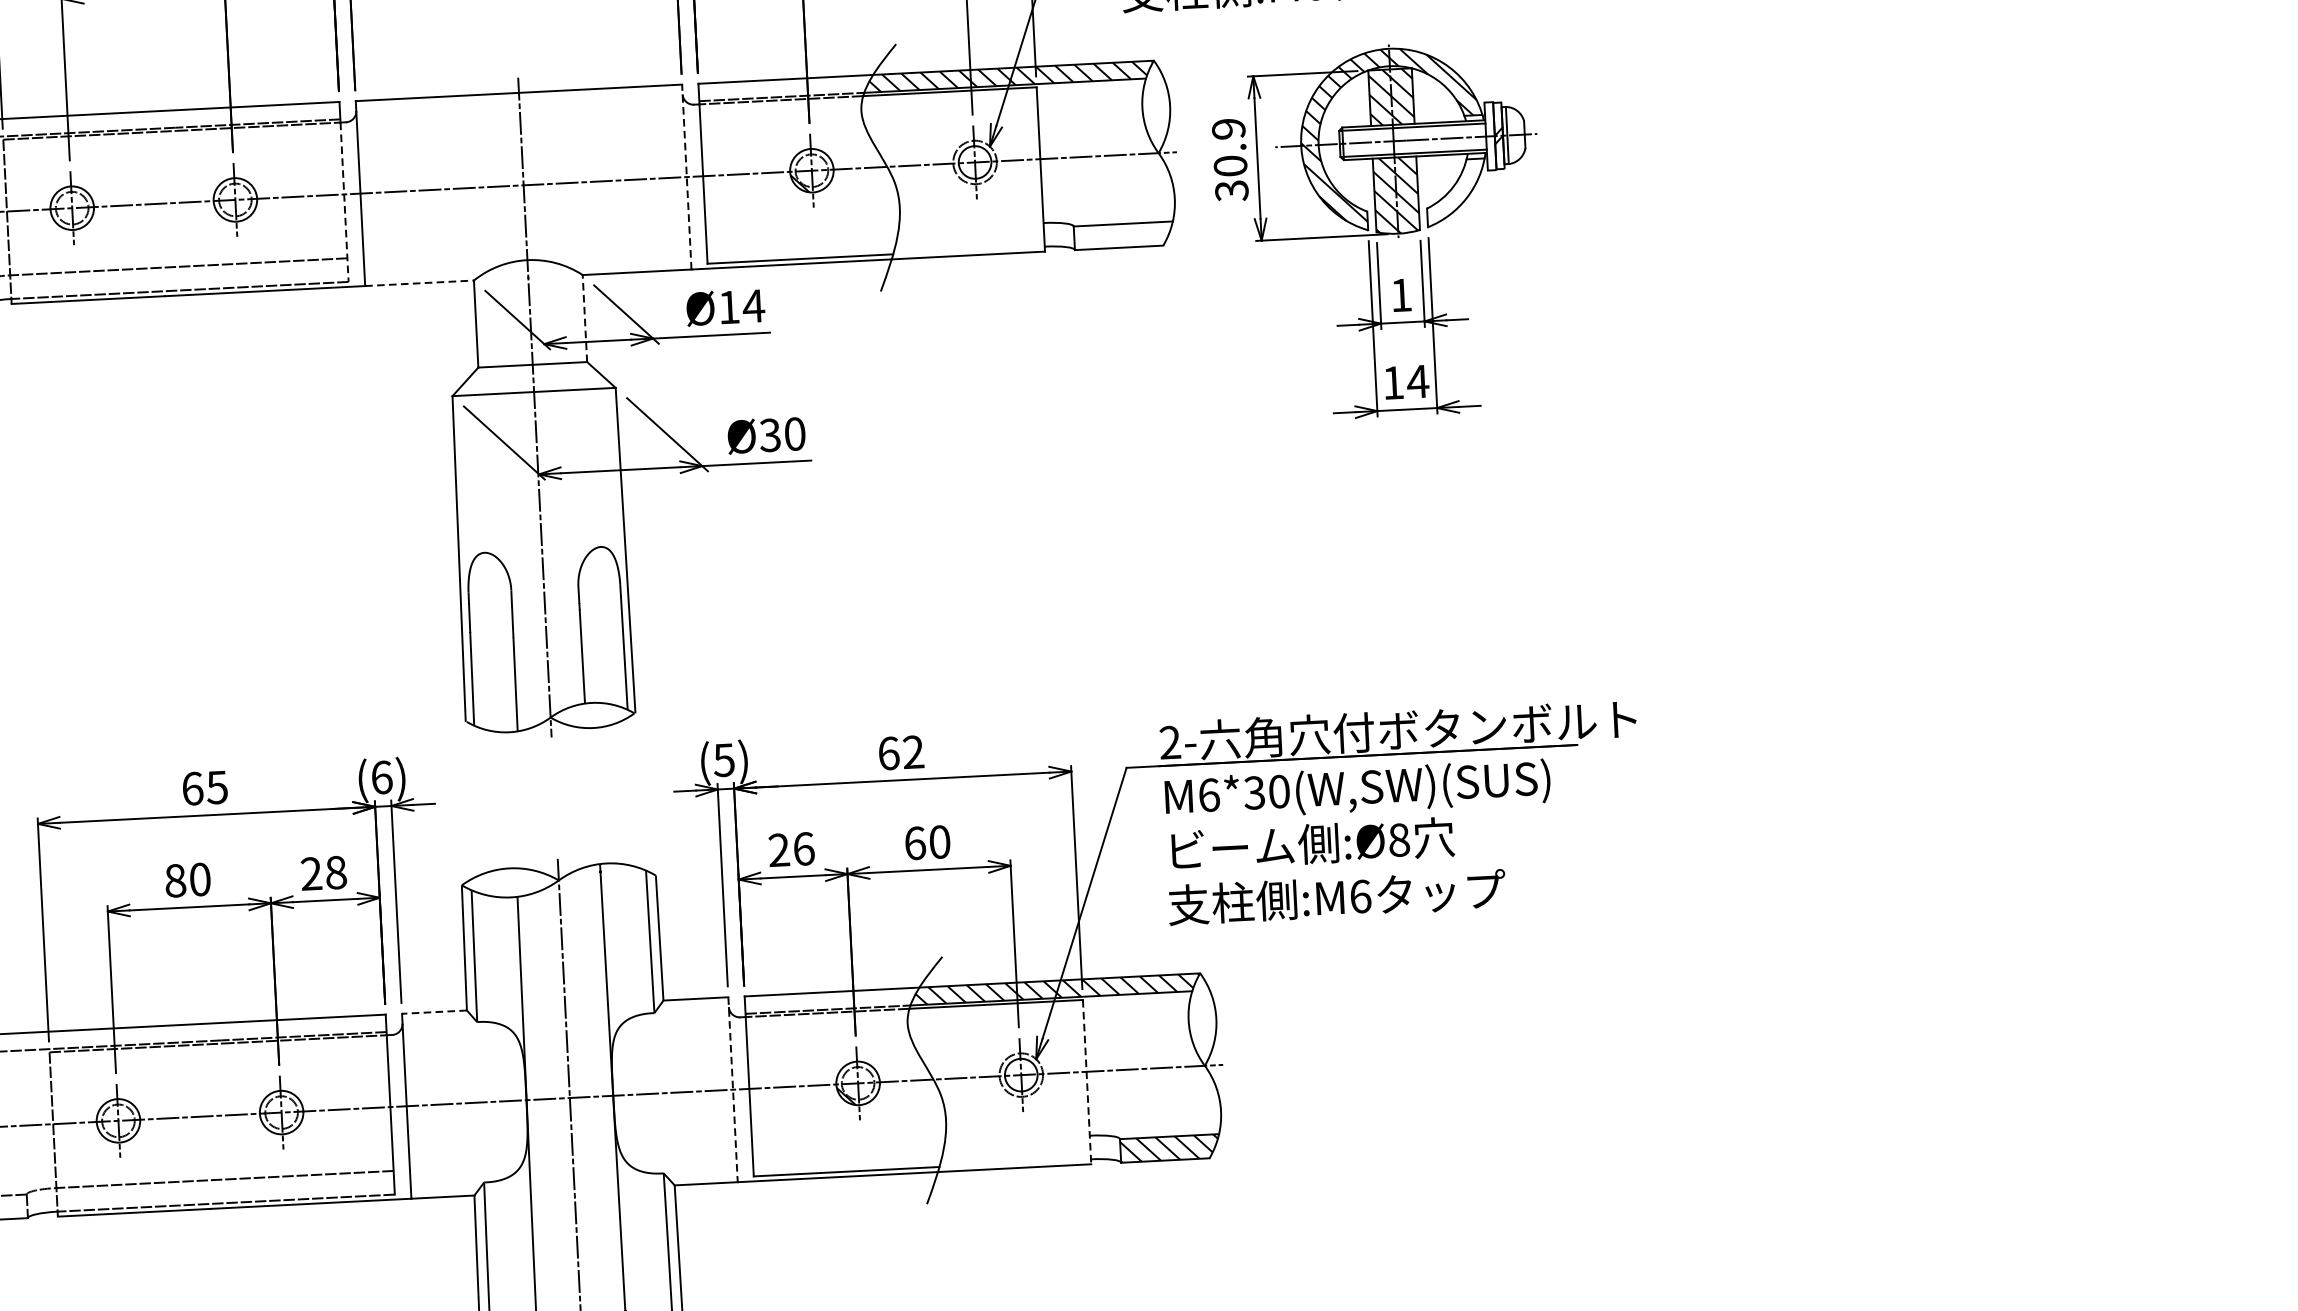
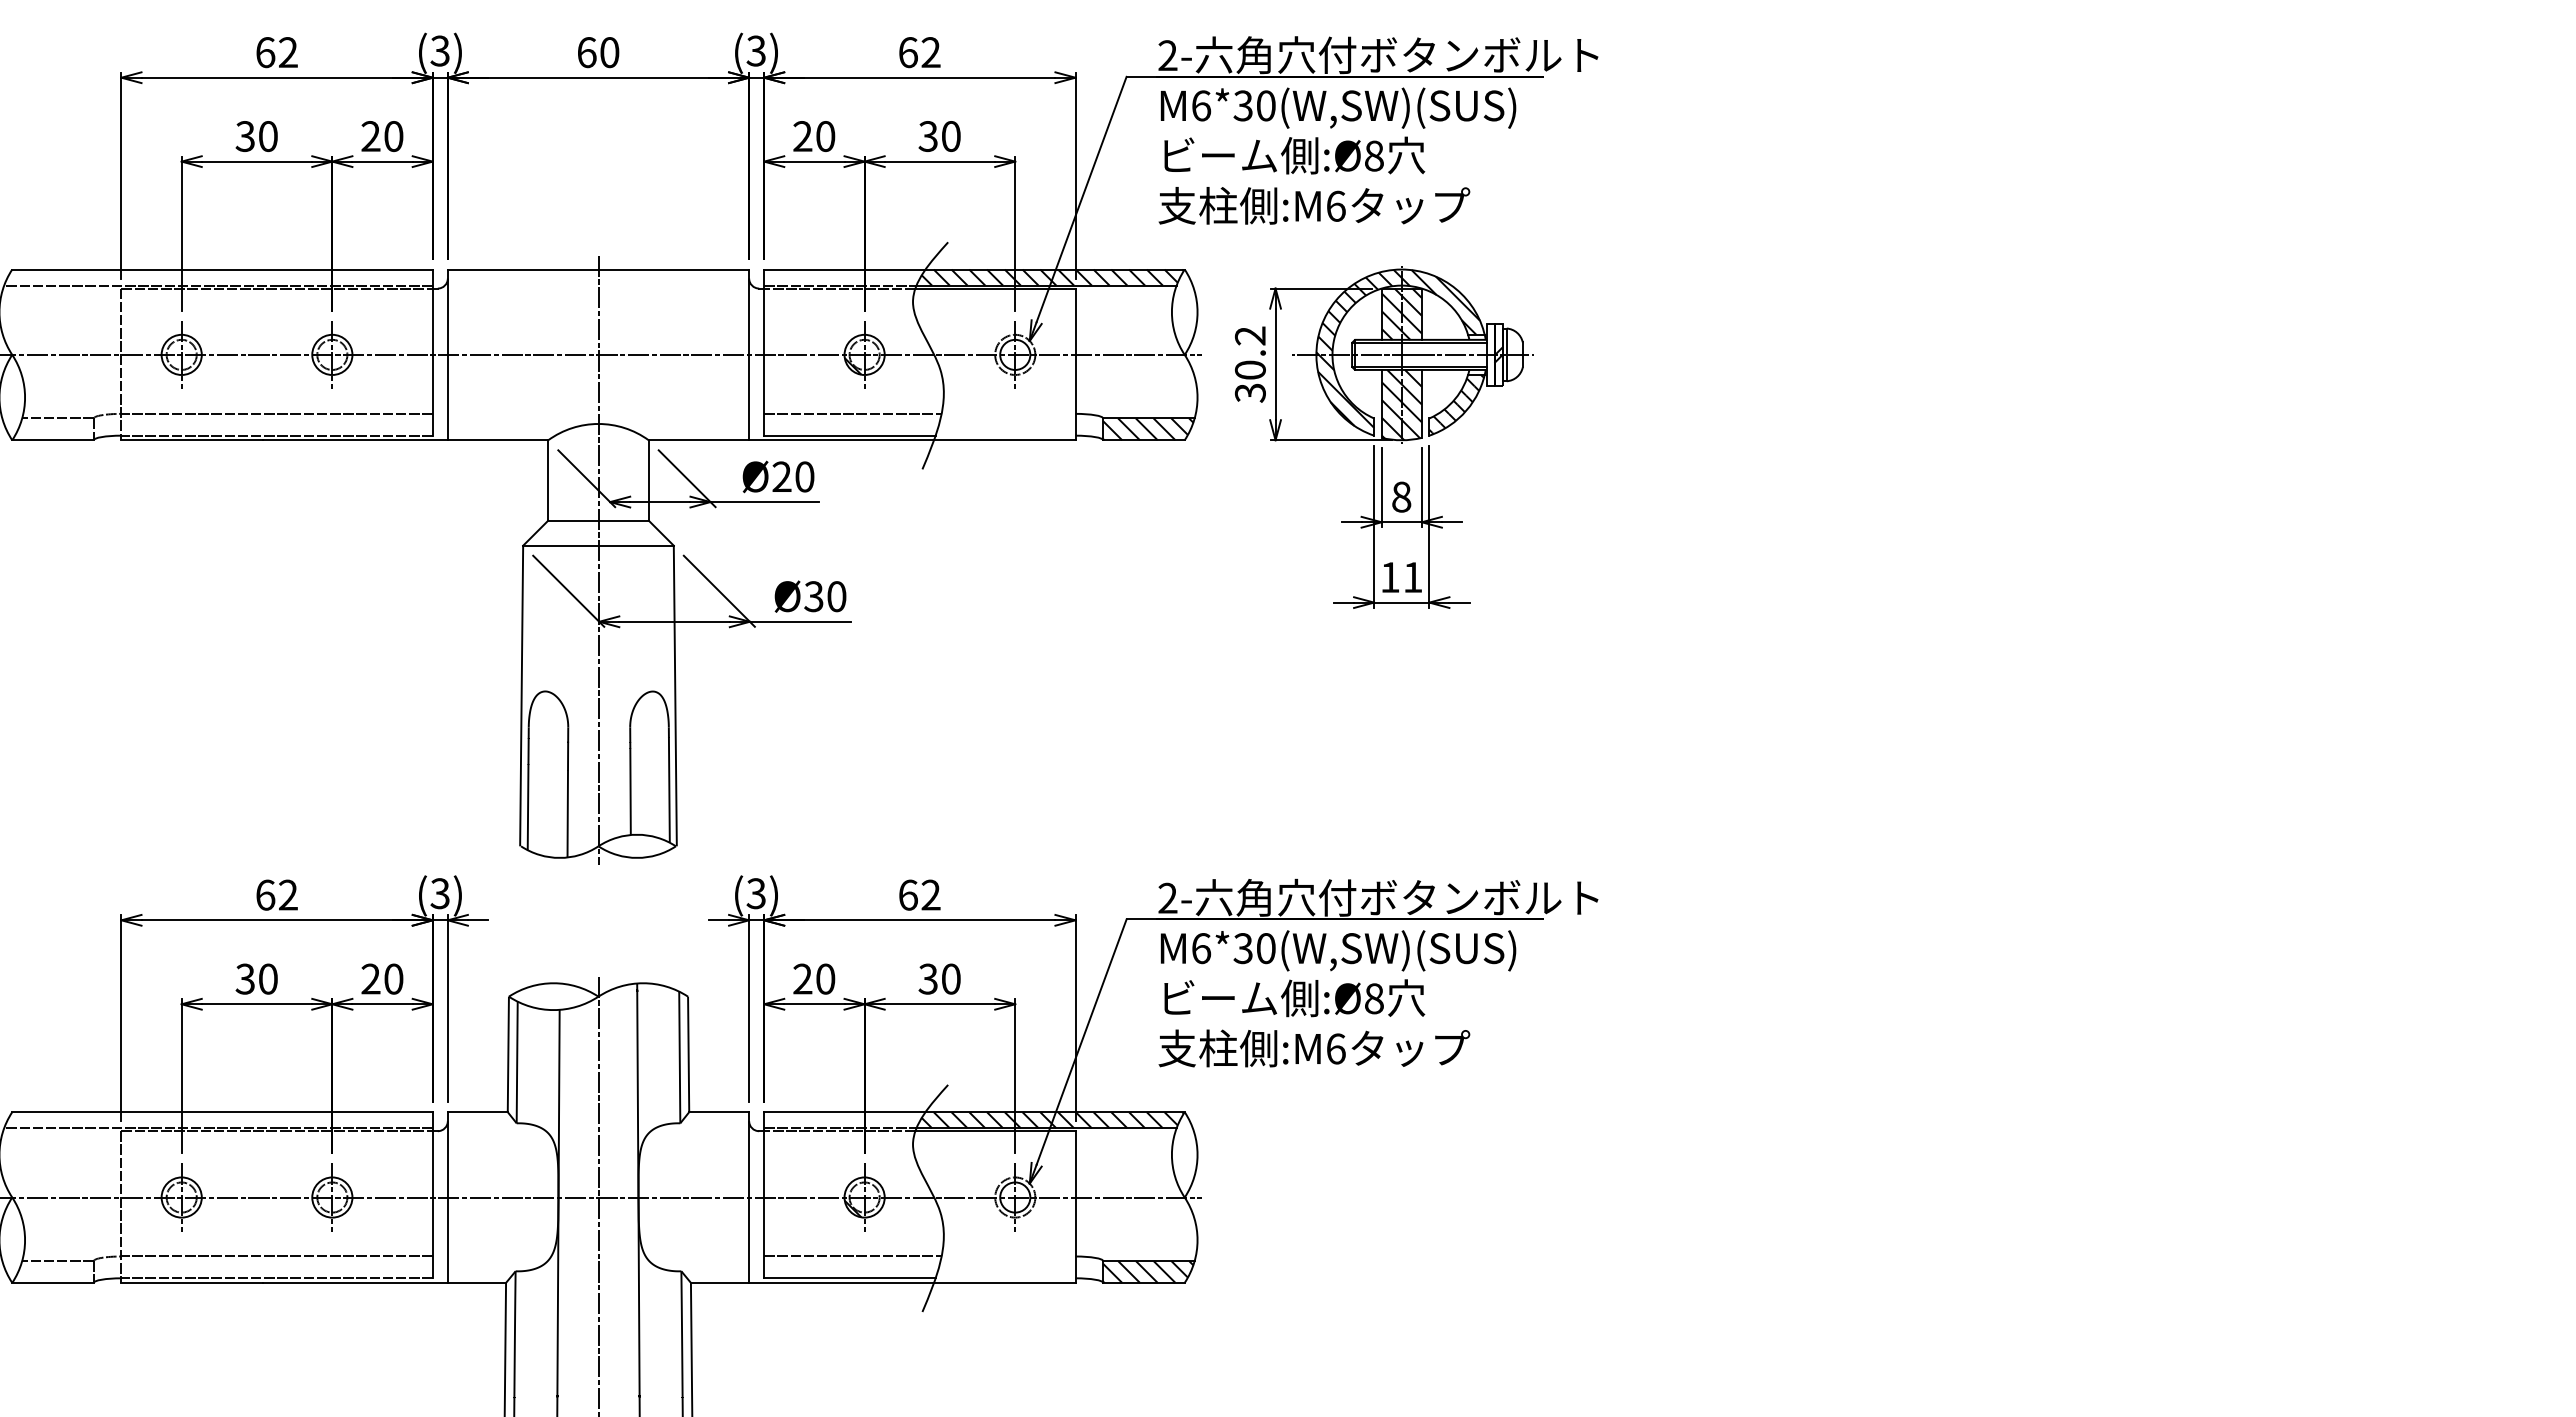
text: (1228, 128) -> (1250, 335), 30.9 -> 30.2
line: (687, 176) -> (749, 354), dashed -> solid
hatch: (1455, 191) -> (1456, 404), added
line: (344, 202) -> (432, 362), dashed -> solid
line: (801, 234) -> (852, 413), added
hatch: (1123, 235) -> (1148, 429), added
line: (420, 283) -> (498, 440), dashed -> solid
text: (1401, 294) -> (1401, 496), 1 -> 8
text: (741, 306) -> (793, 476), Ø14 -> Ø20
line: (584, 317) -> (648, 479), dashed -> solid
text: (1417, 381) -> (1412, 577), 14 -> 11
text: (723, 760) -> (755, 893), (5) -> (3)
text: (380, 777) -> (439, 893), (6) -> (3)
text: (216, 786) -> (287, 894), 65 -> 62
text: (915, 842) -> (928, 978), 60 -> 30
text: (803, 848) -> (825, 978), 26 -> 20
text: (335, 872) -> (393, 978), 28 -> 20
text: (175, 880) -> (245, 978), 80 -> 30
line: (434, 1012) -> (477, 1112), dashed -> solid
line: (1087, 1082) -> (1075, 1207), dashed -> solid
line: (733, 1090) -> (749, 1198), dashed -> solid
line: (848, 1147) -> (852, 1256), added

